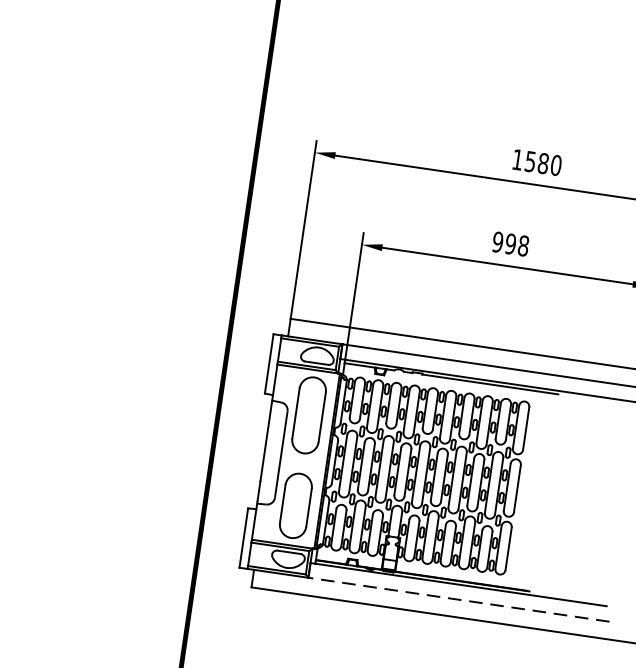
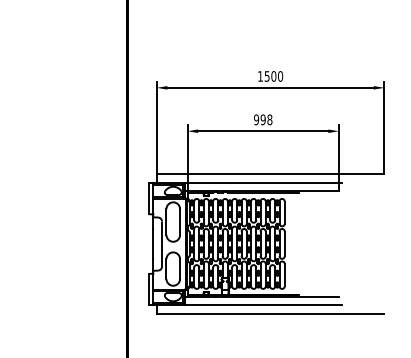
text: (542, 163) -> (273, 76), 1580 -> 1500
line: (457, 599) -> (262, 304), dashed -> solid

